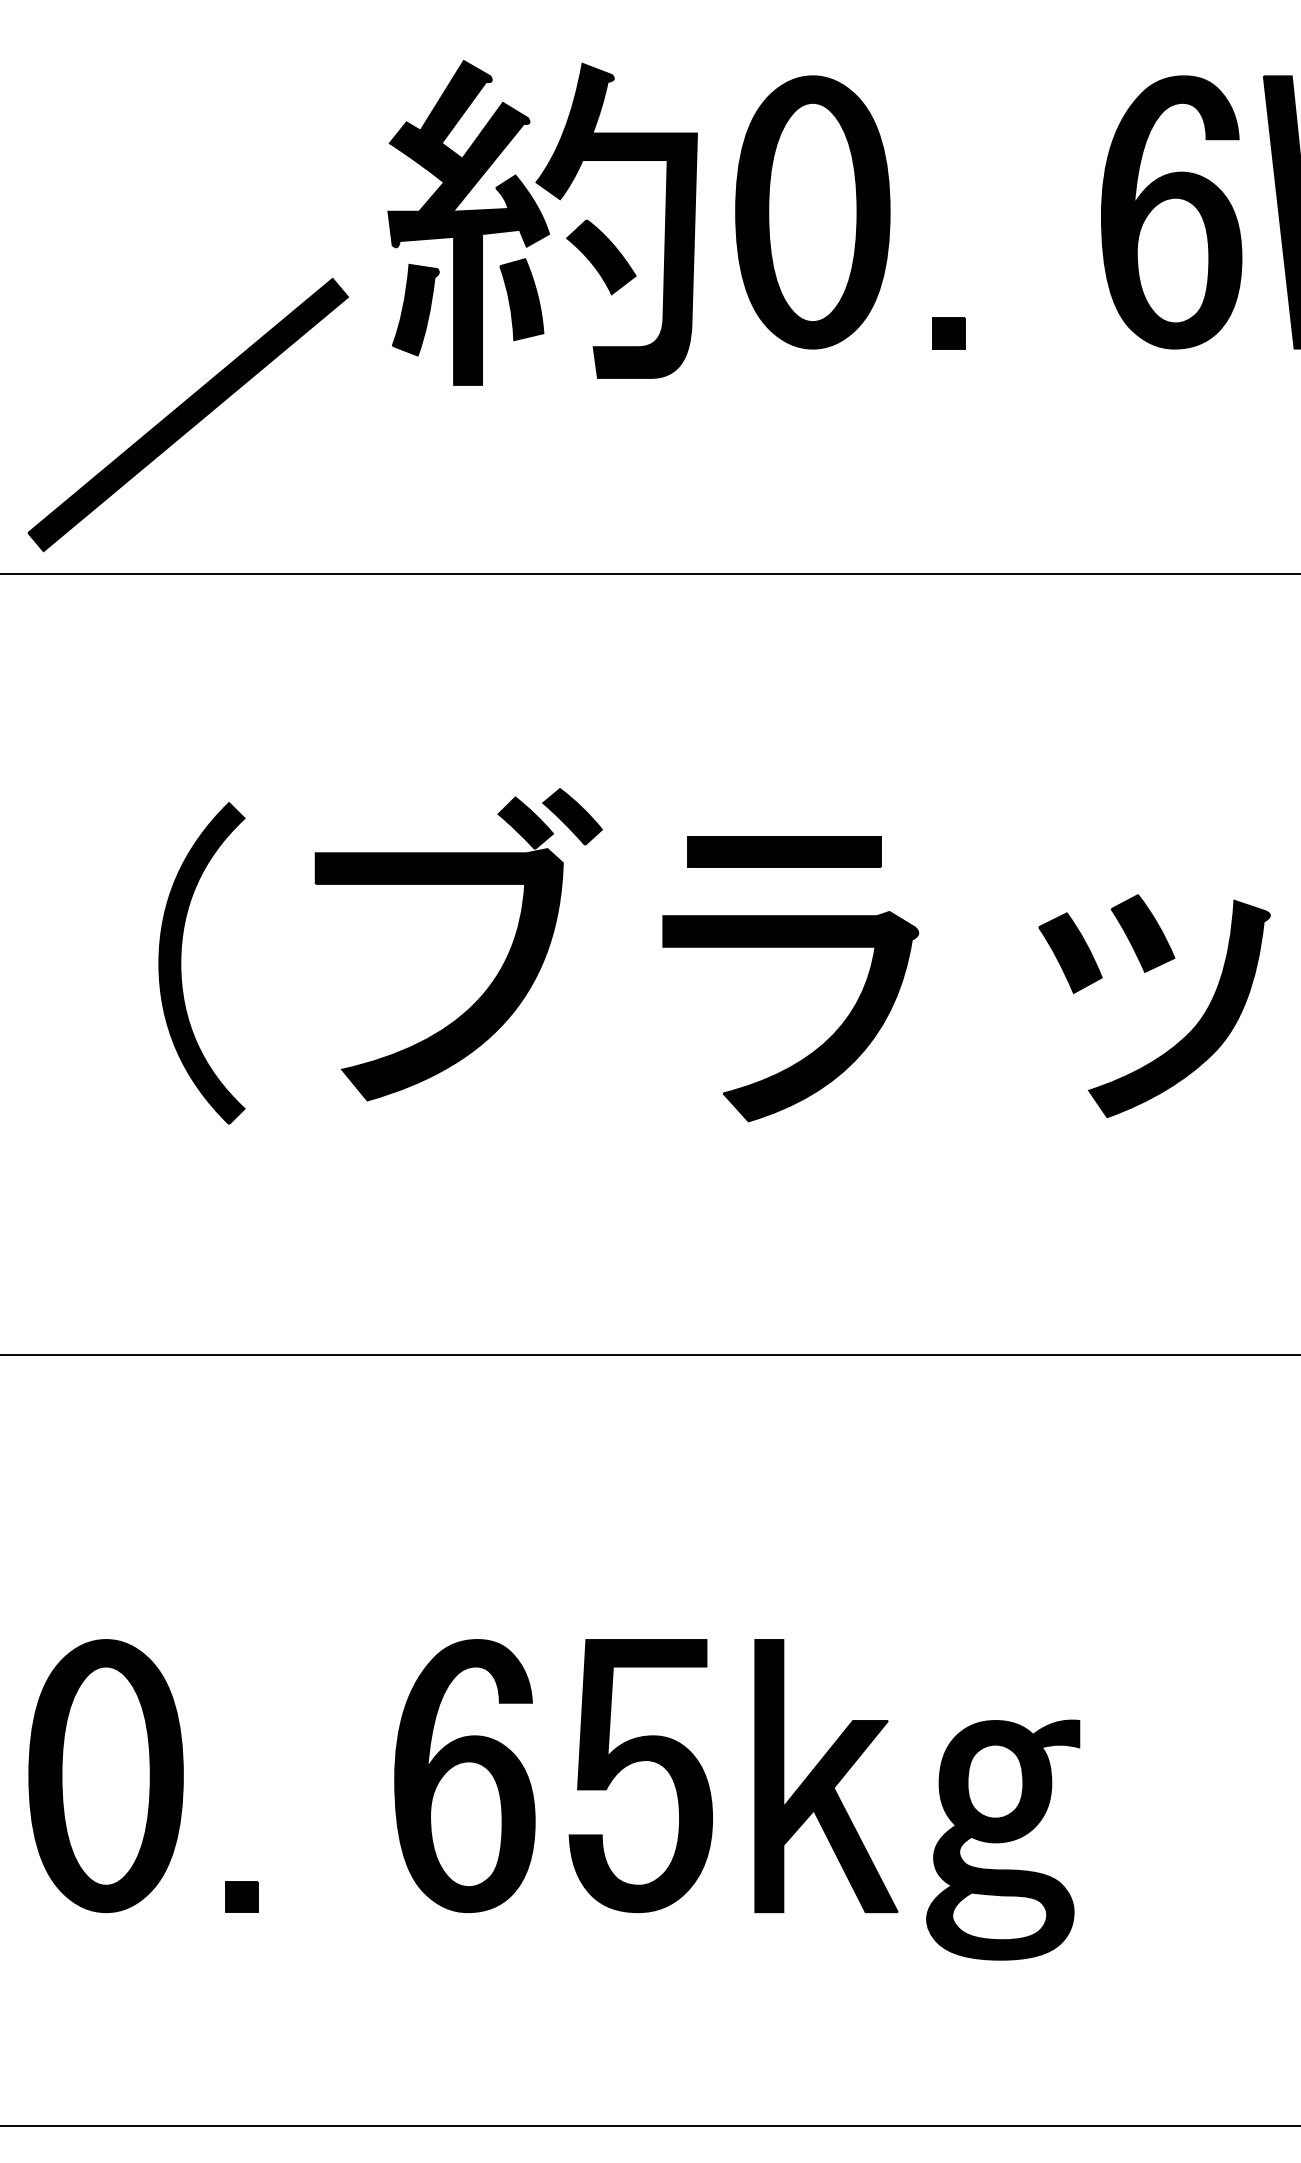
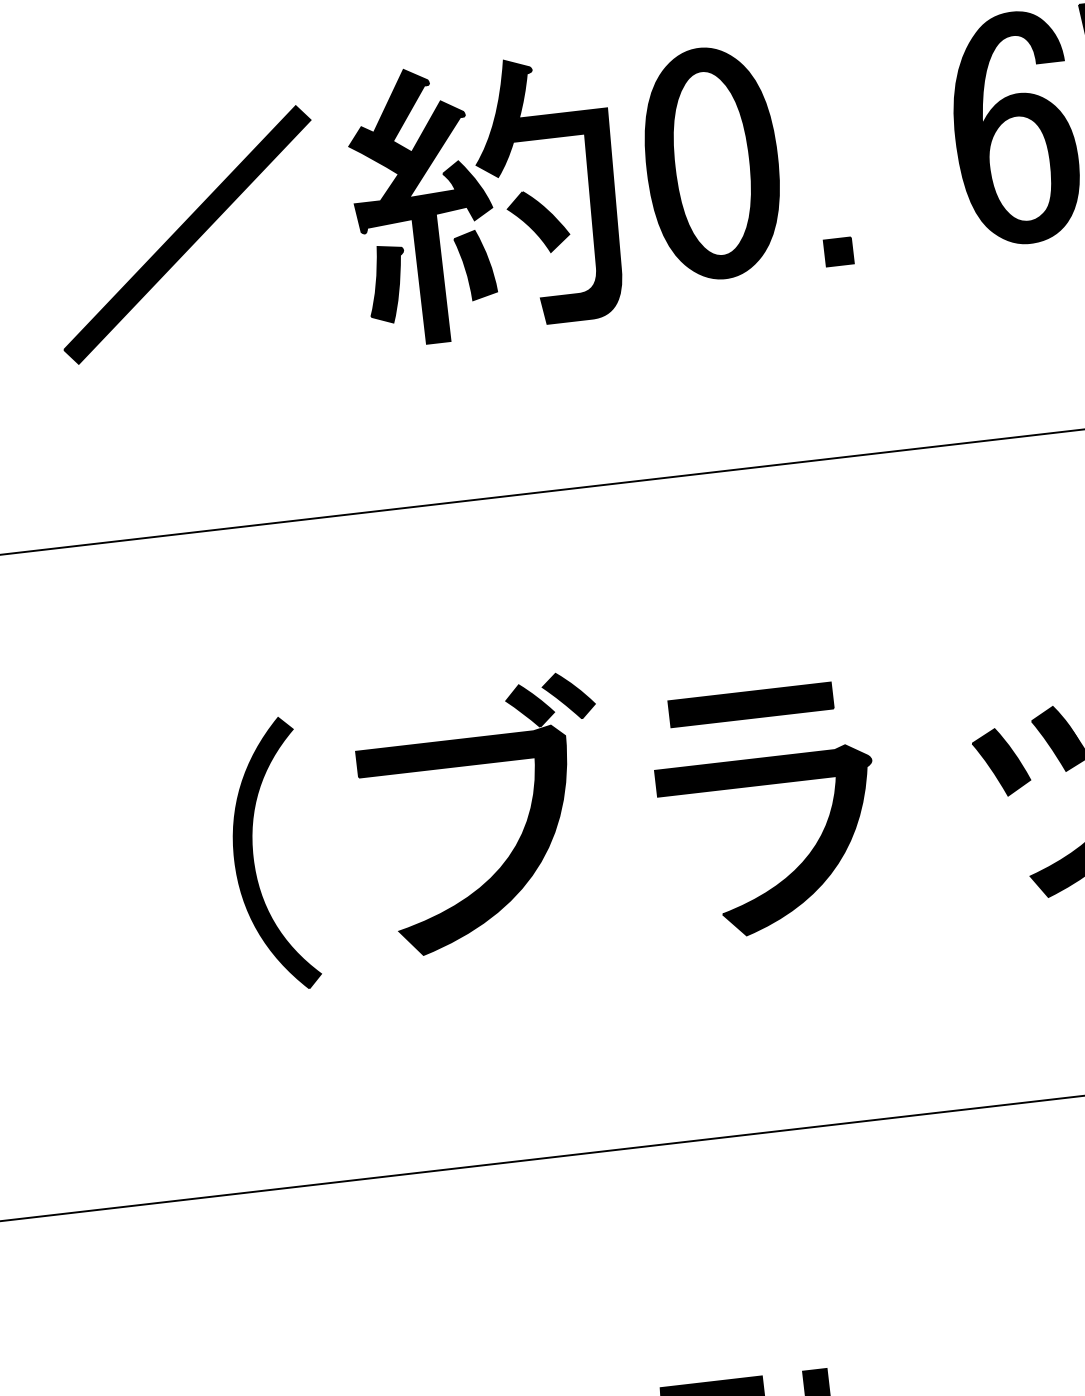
part: (187, 414) -> (186, 234), moved

